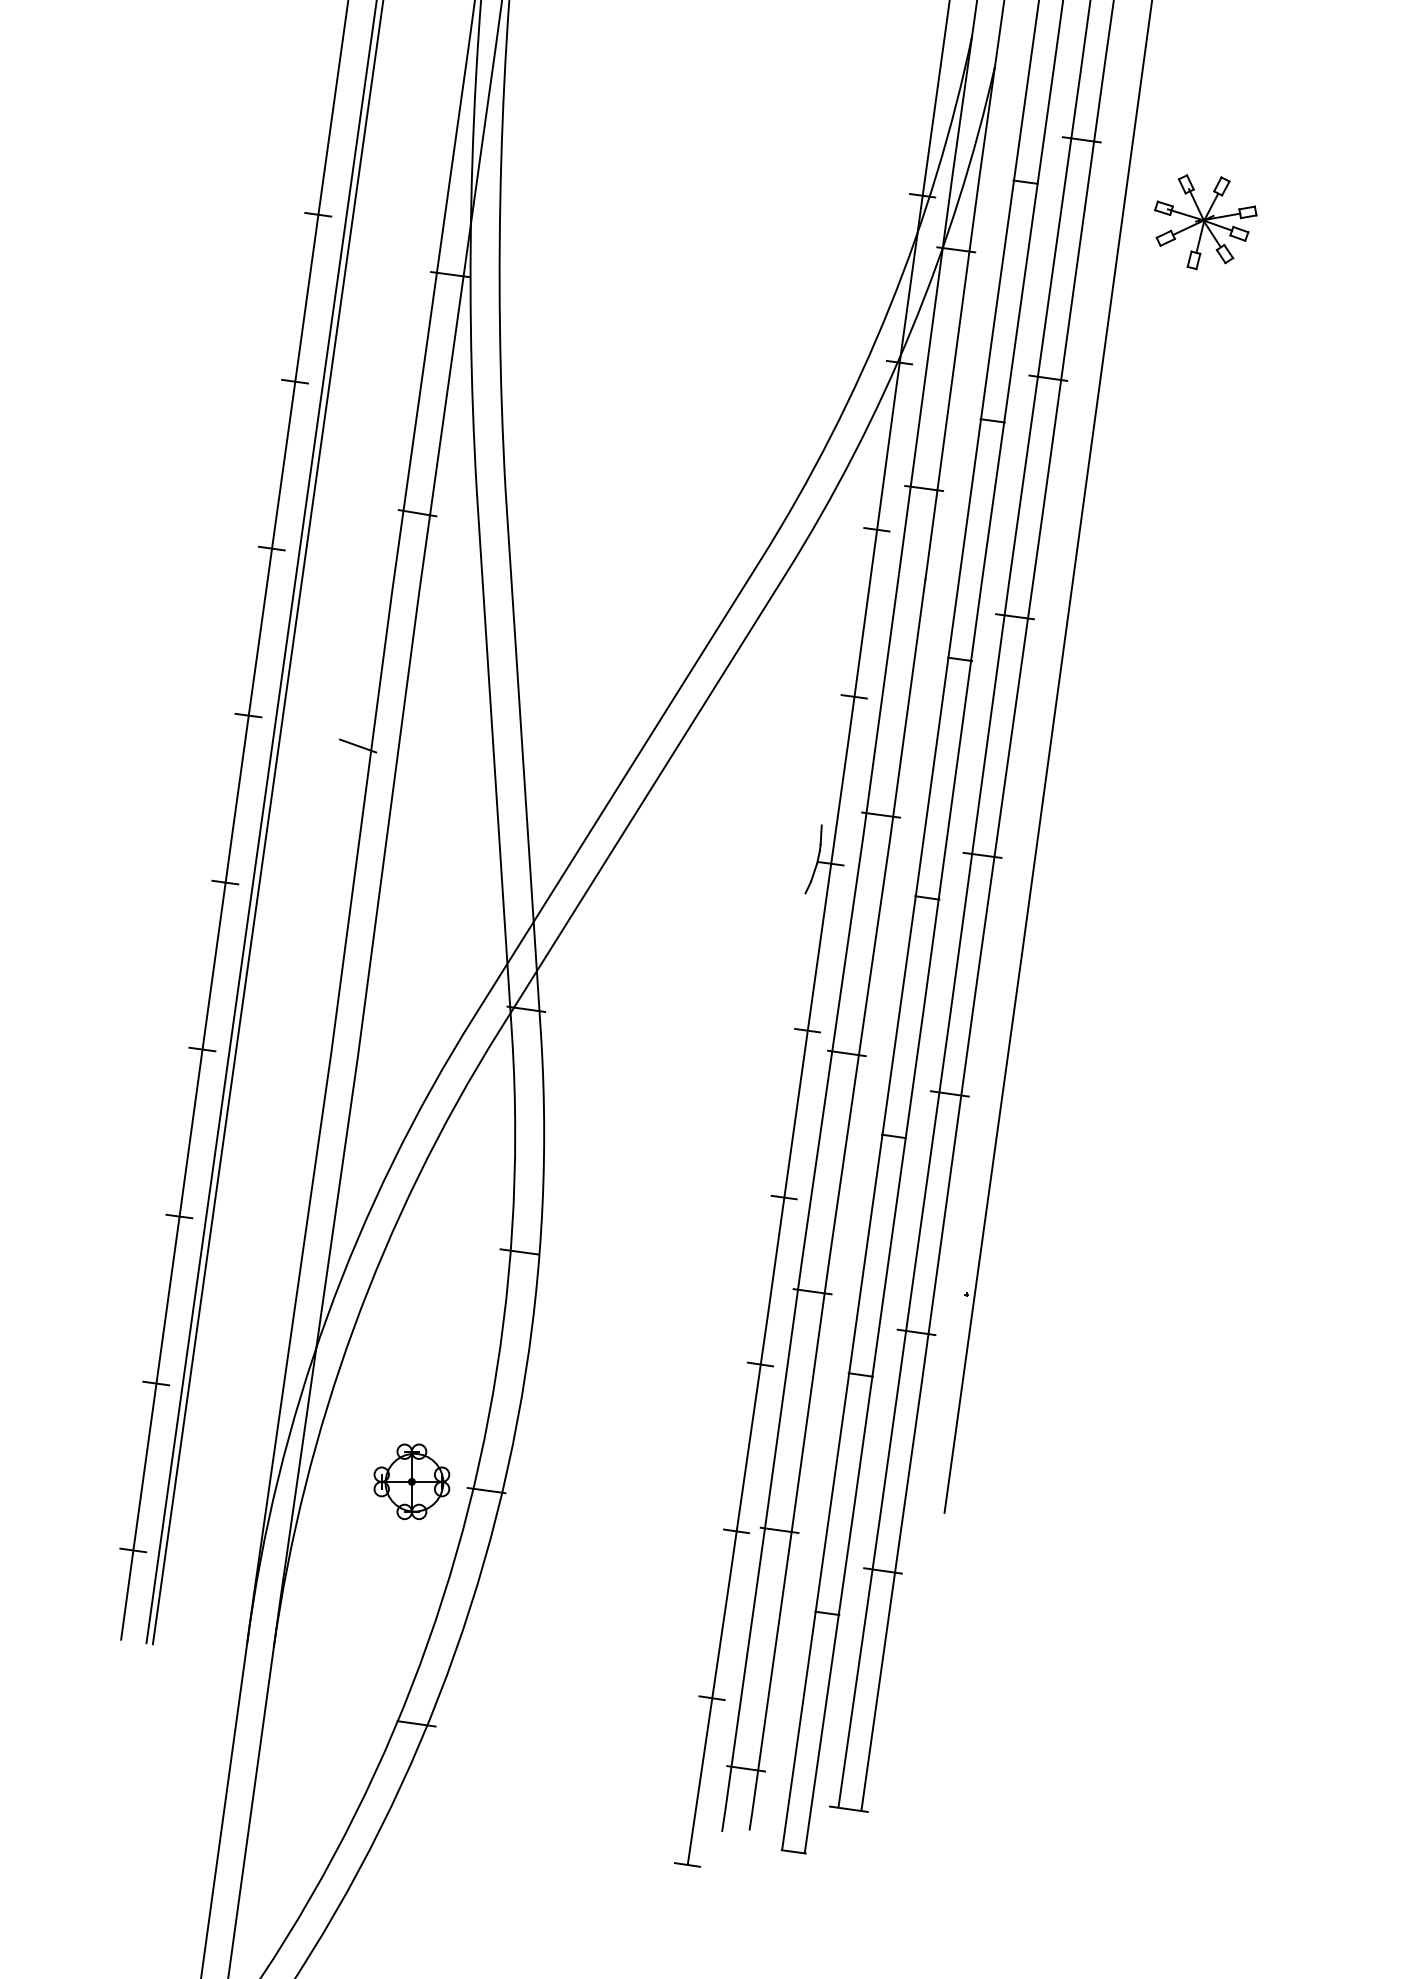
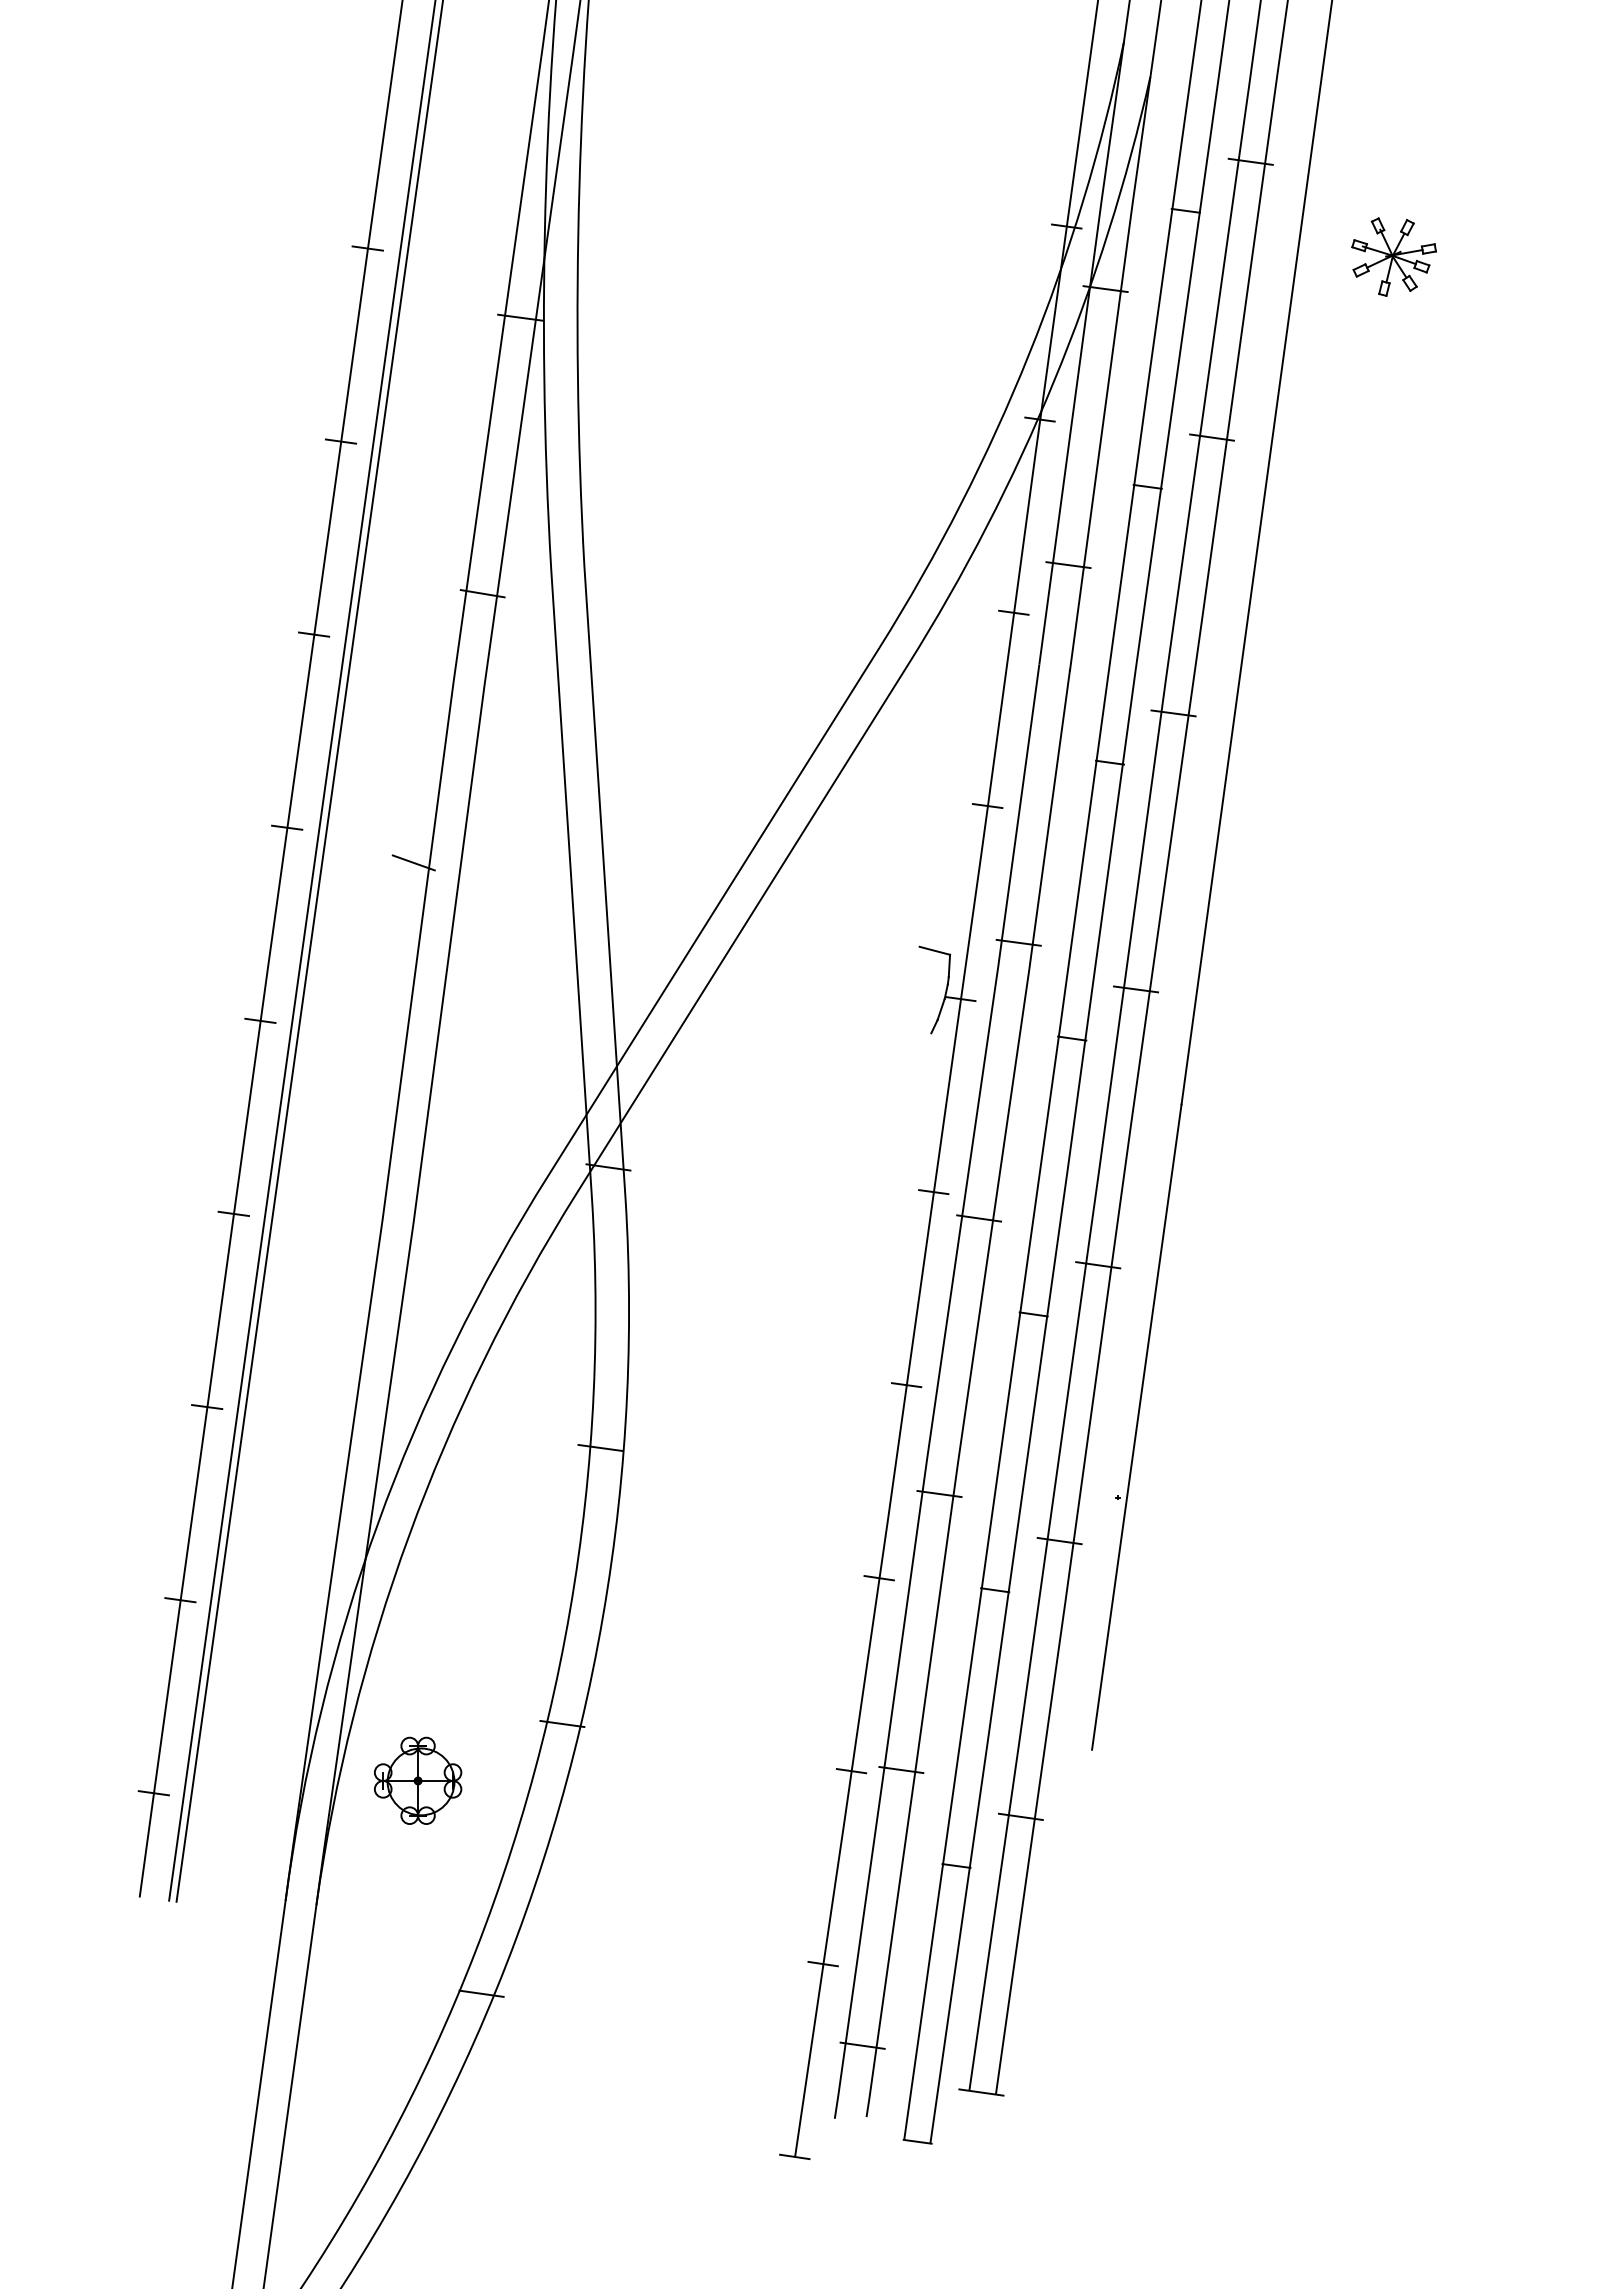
part: (1205, 221) -> (1393, 256), size x0.71
line: (808, 821) -> (934, 950), added
part: (412, 1481) -> (418, 1780), moved

